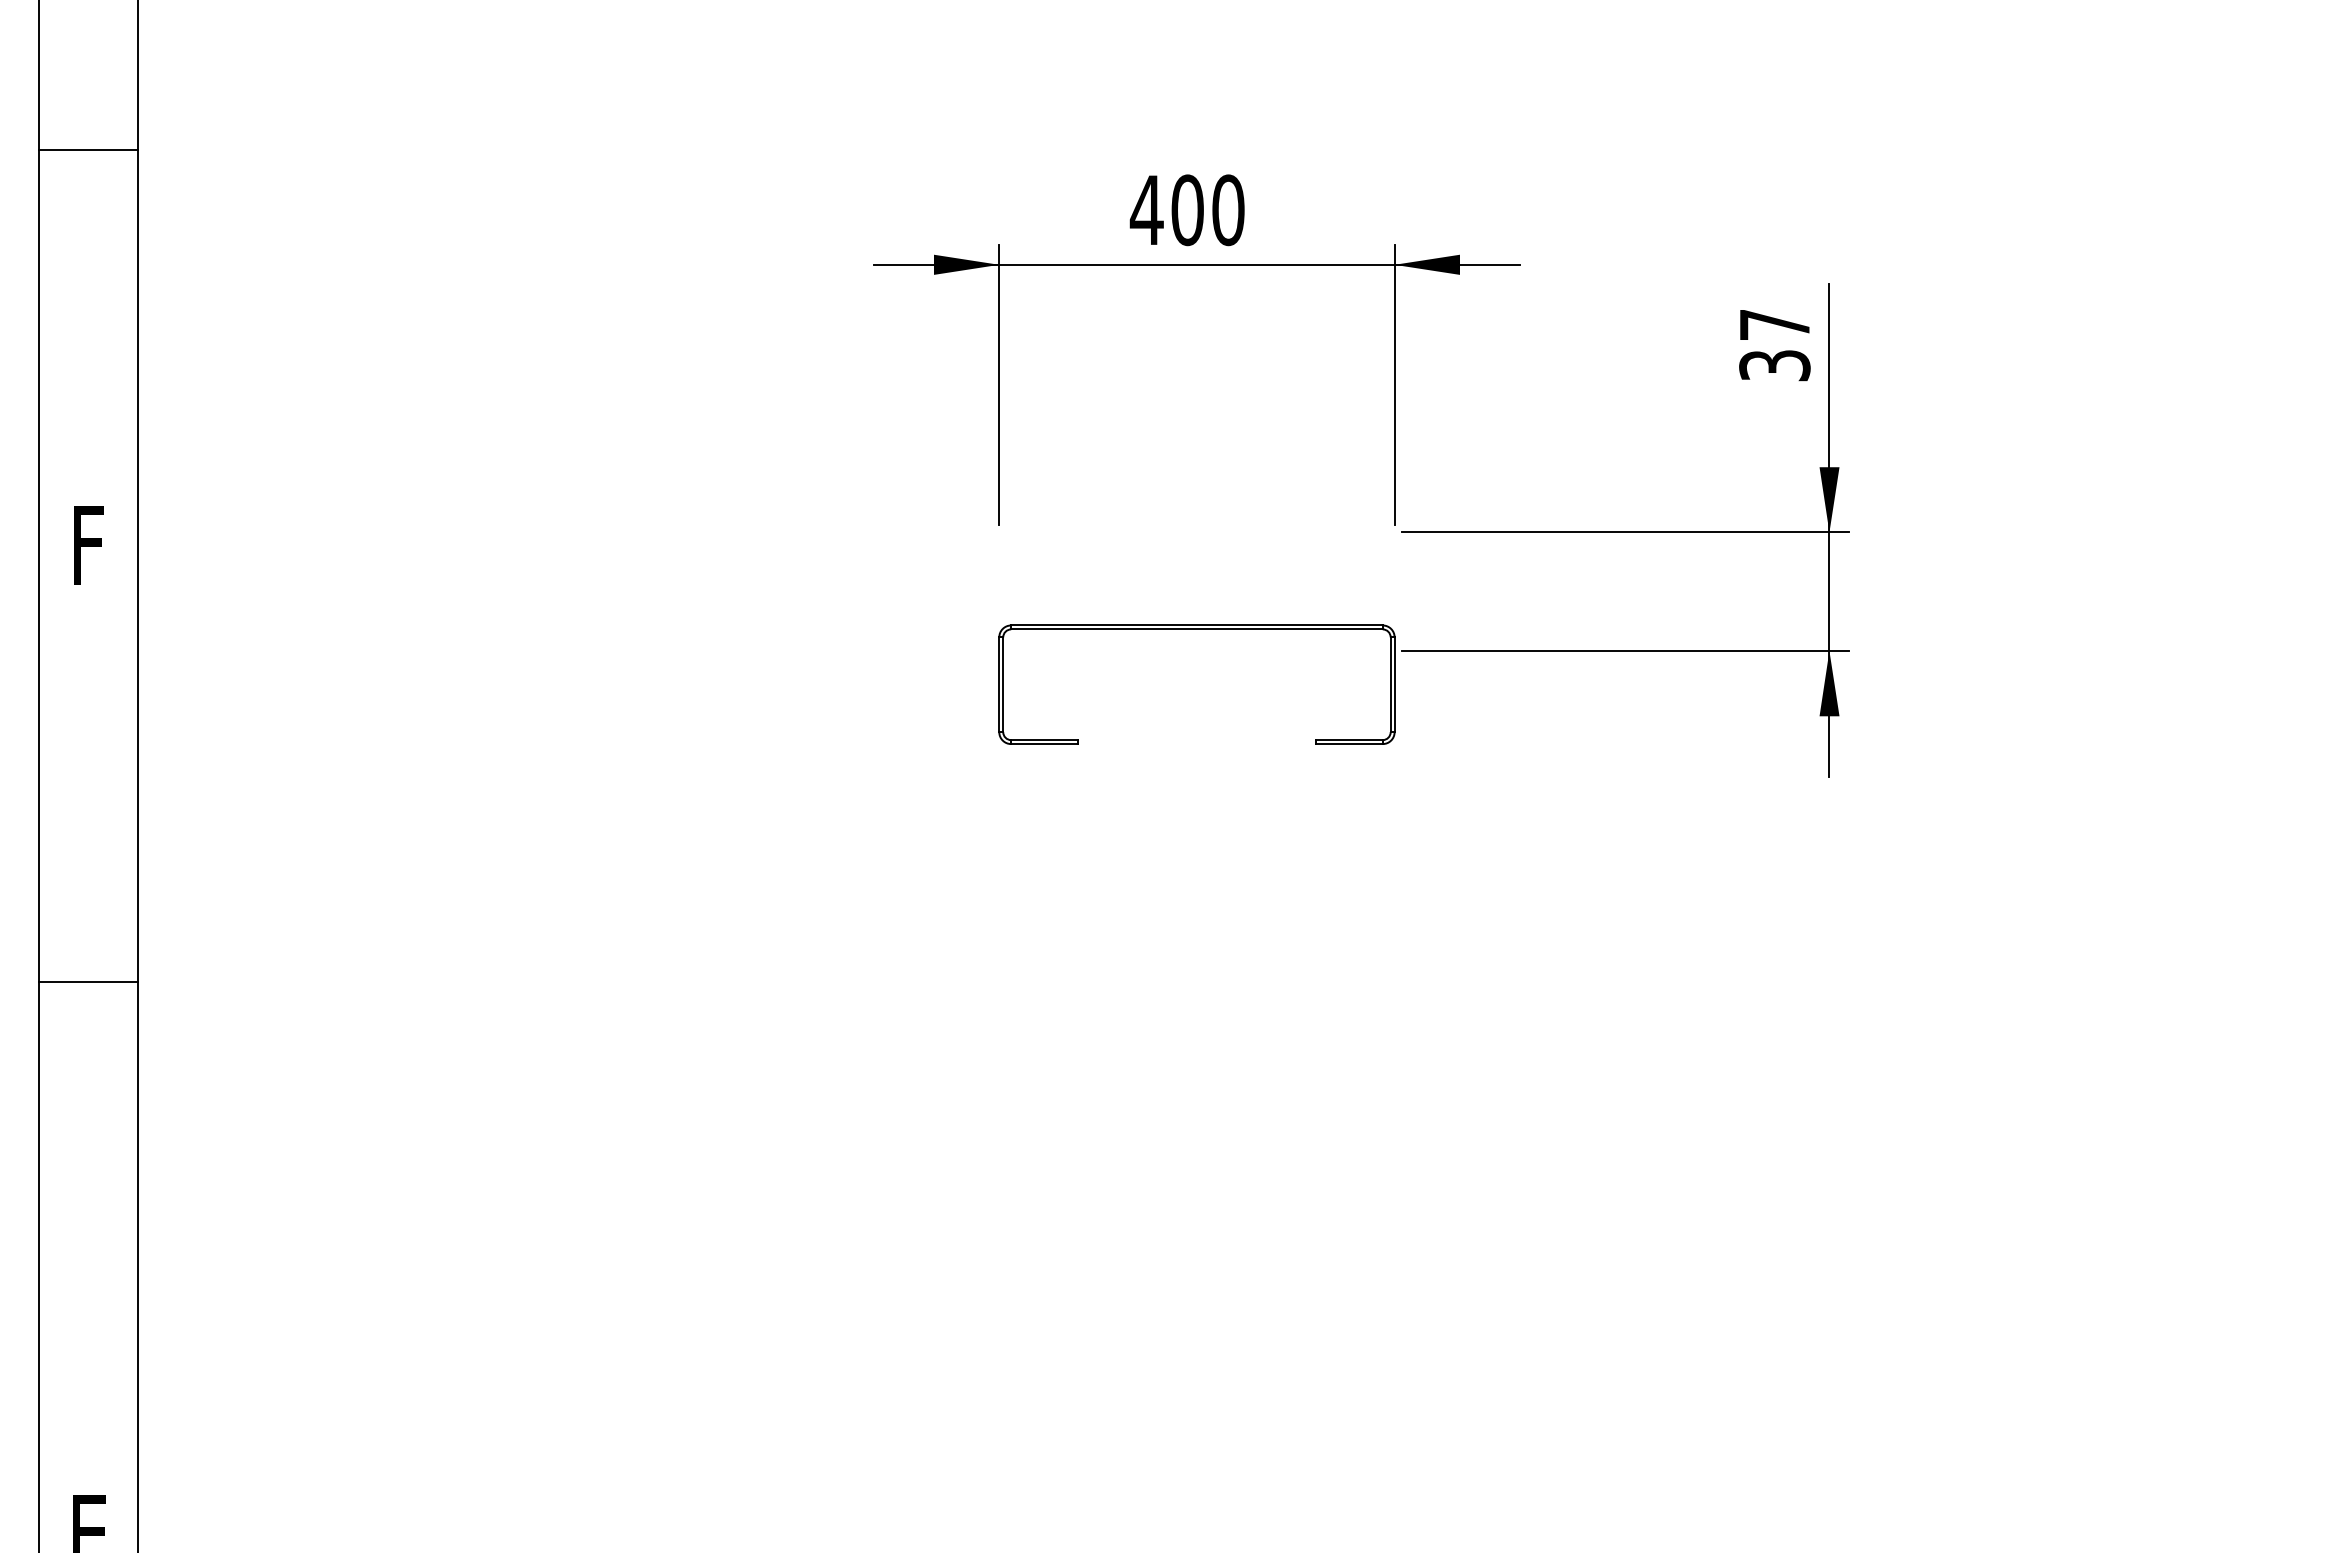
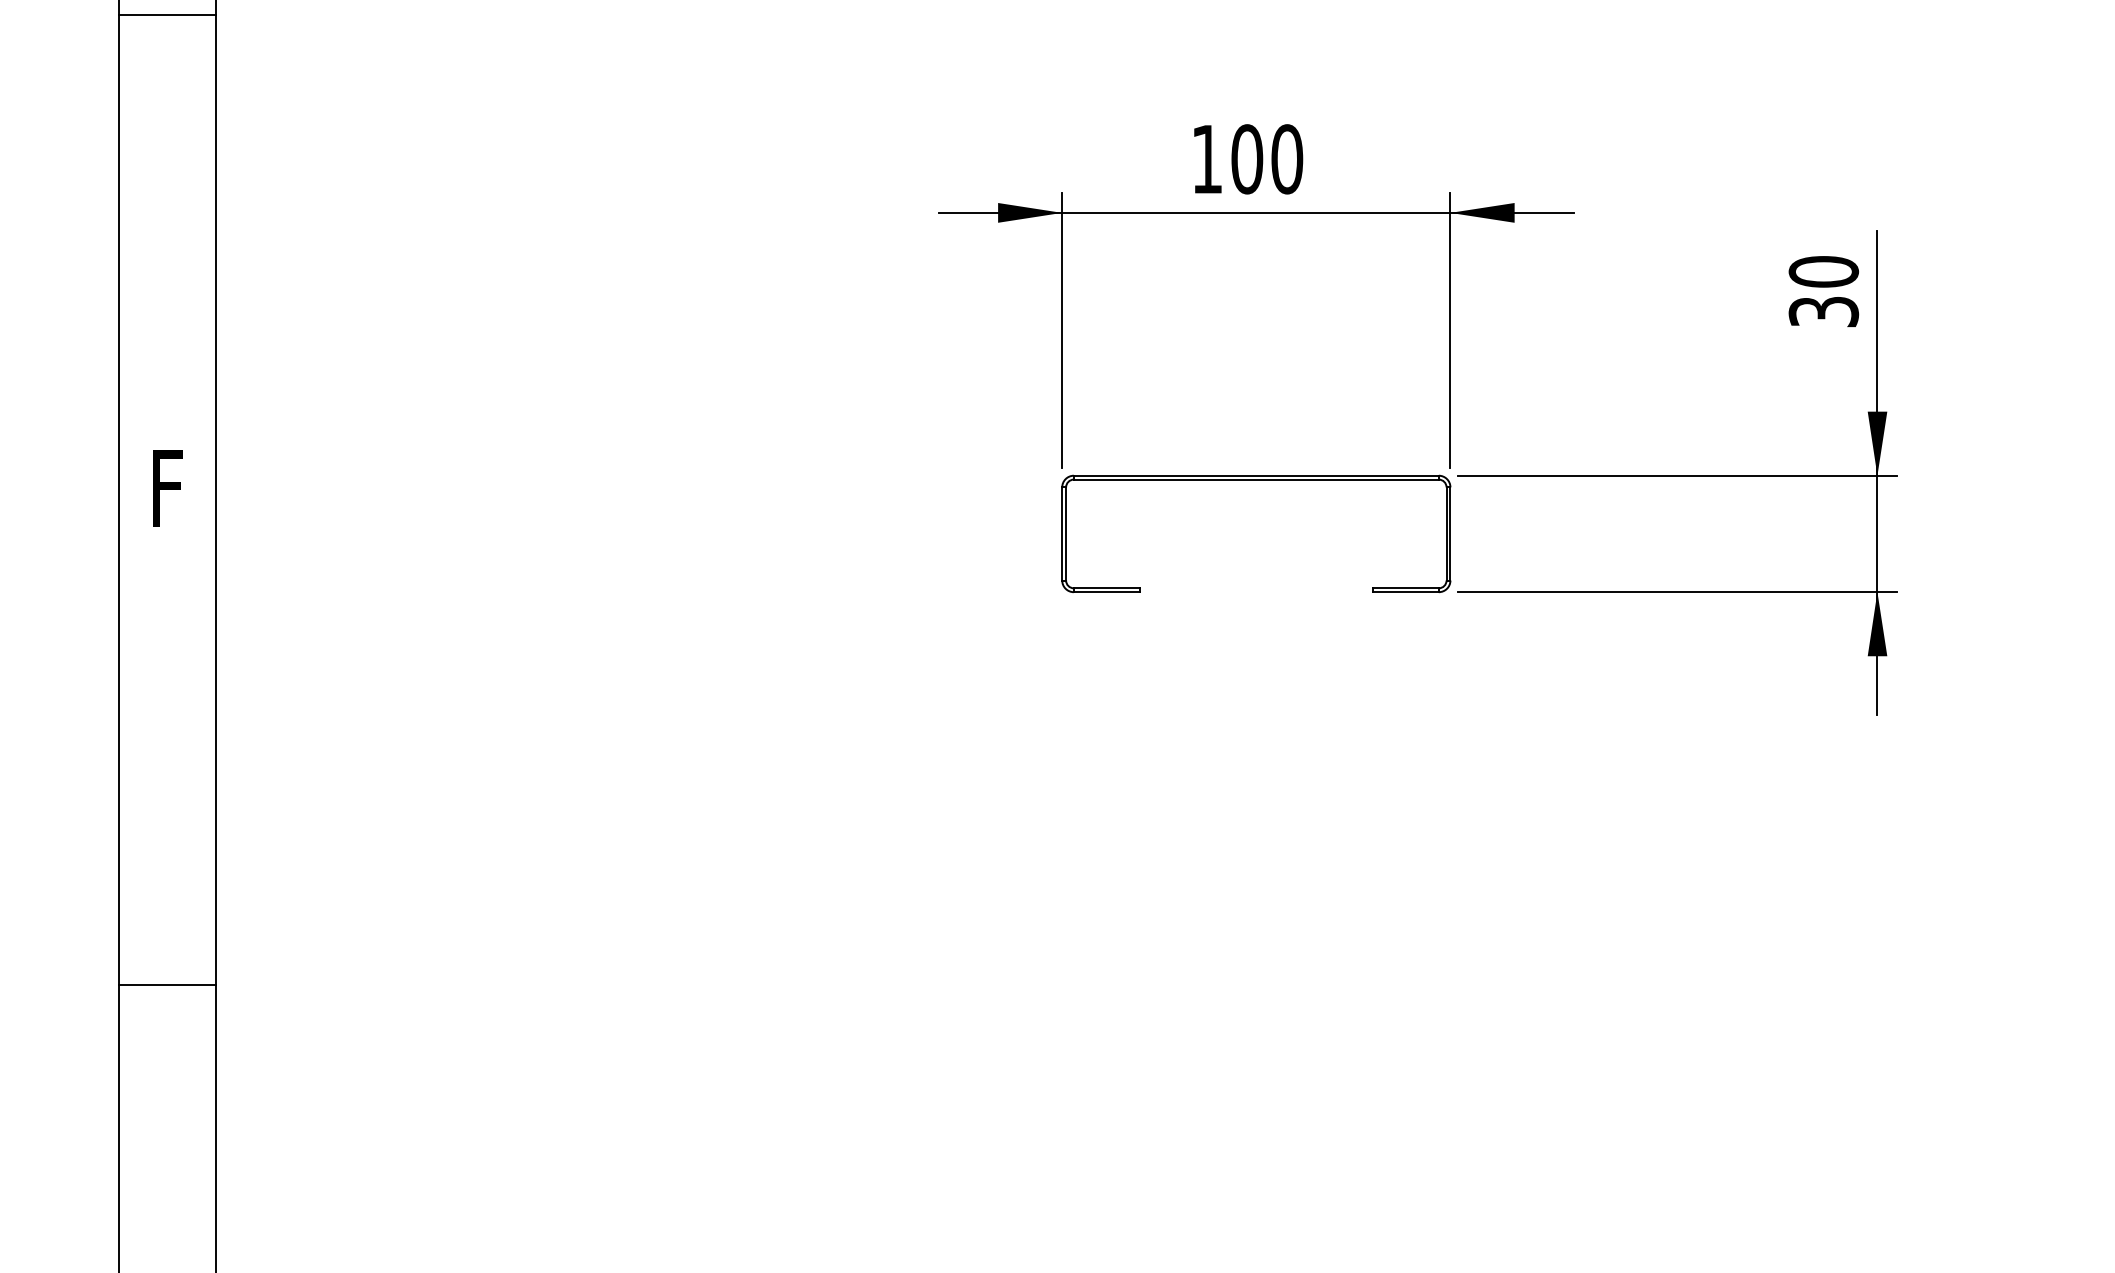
line: (87, 149) -> (166, 14), moved
text: (1146, 209) -> (1206, 158), 400 -> 100
text: (1774, 324) -> (1823, 271), 37 -> 30
part: (1196, 629) -> (1255, 479), moved
line: (87, 982) -> (166, 985), moved

